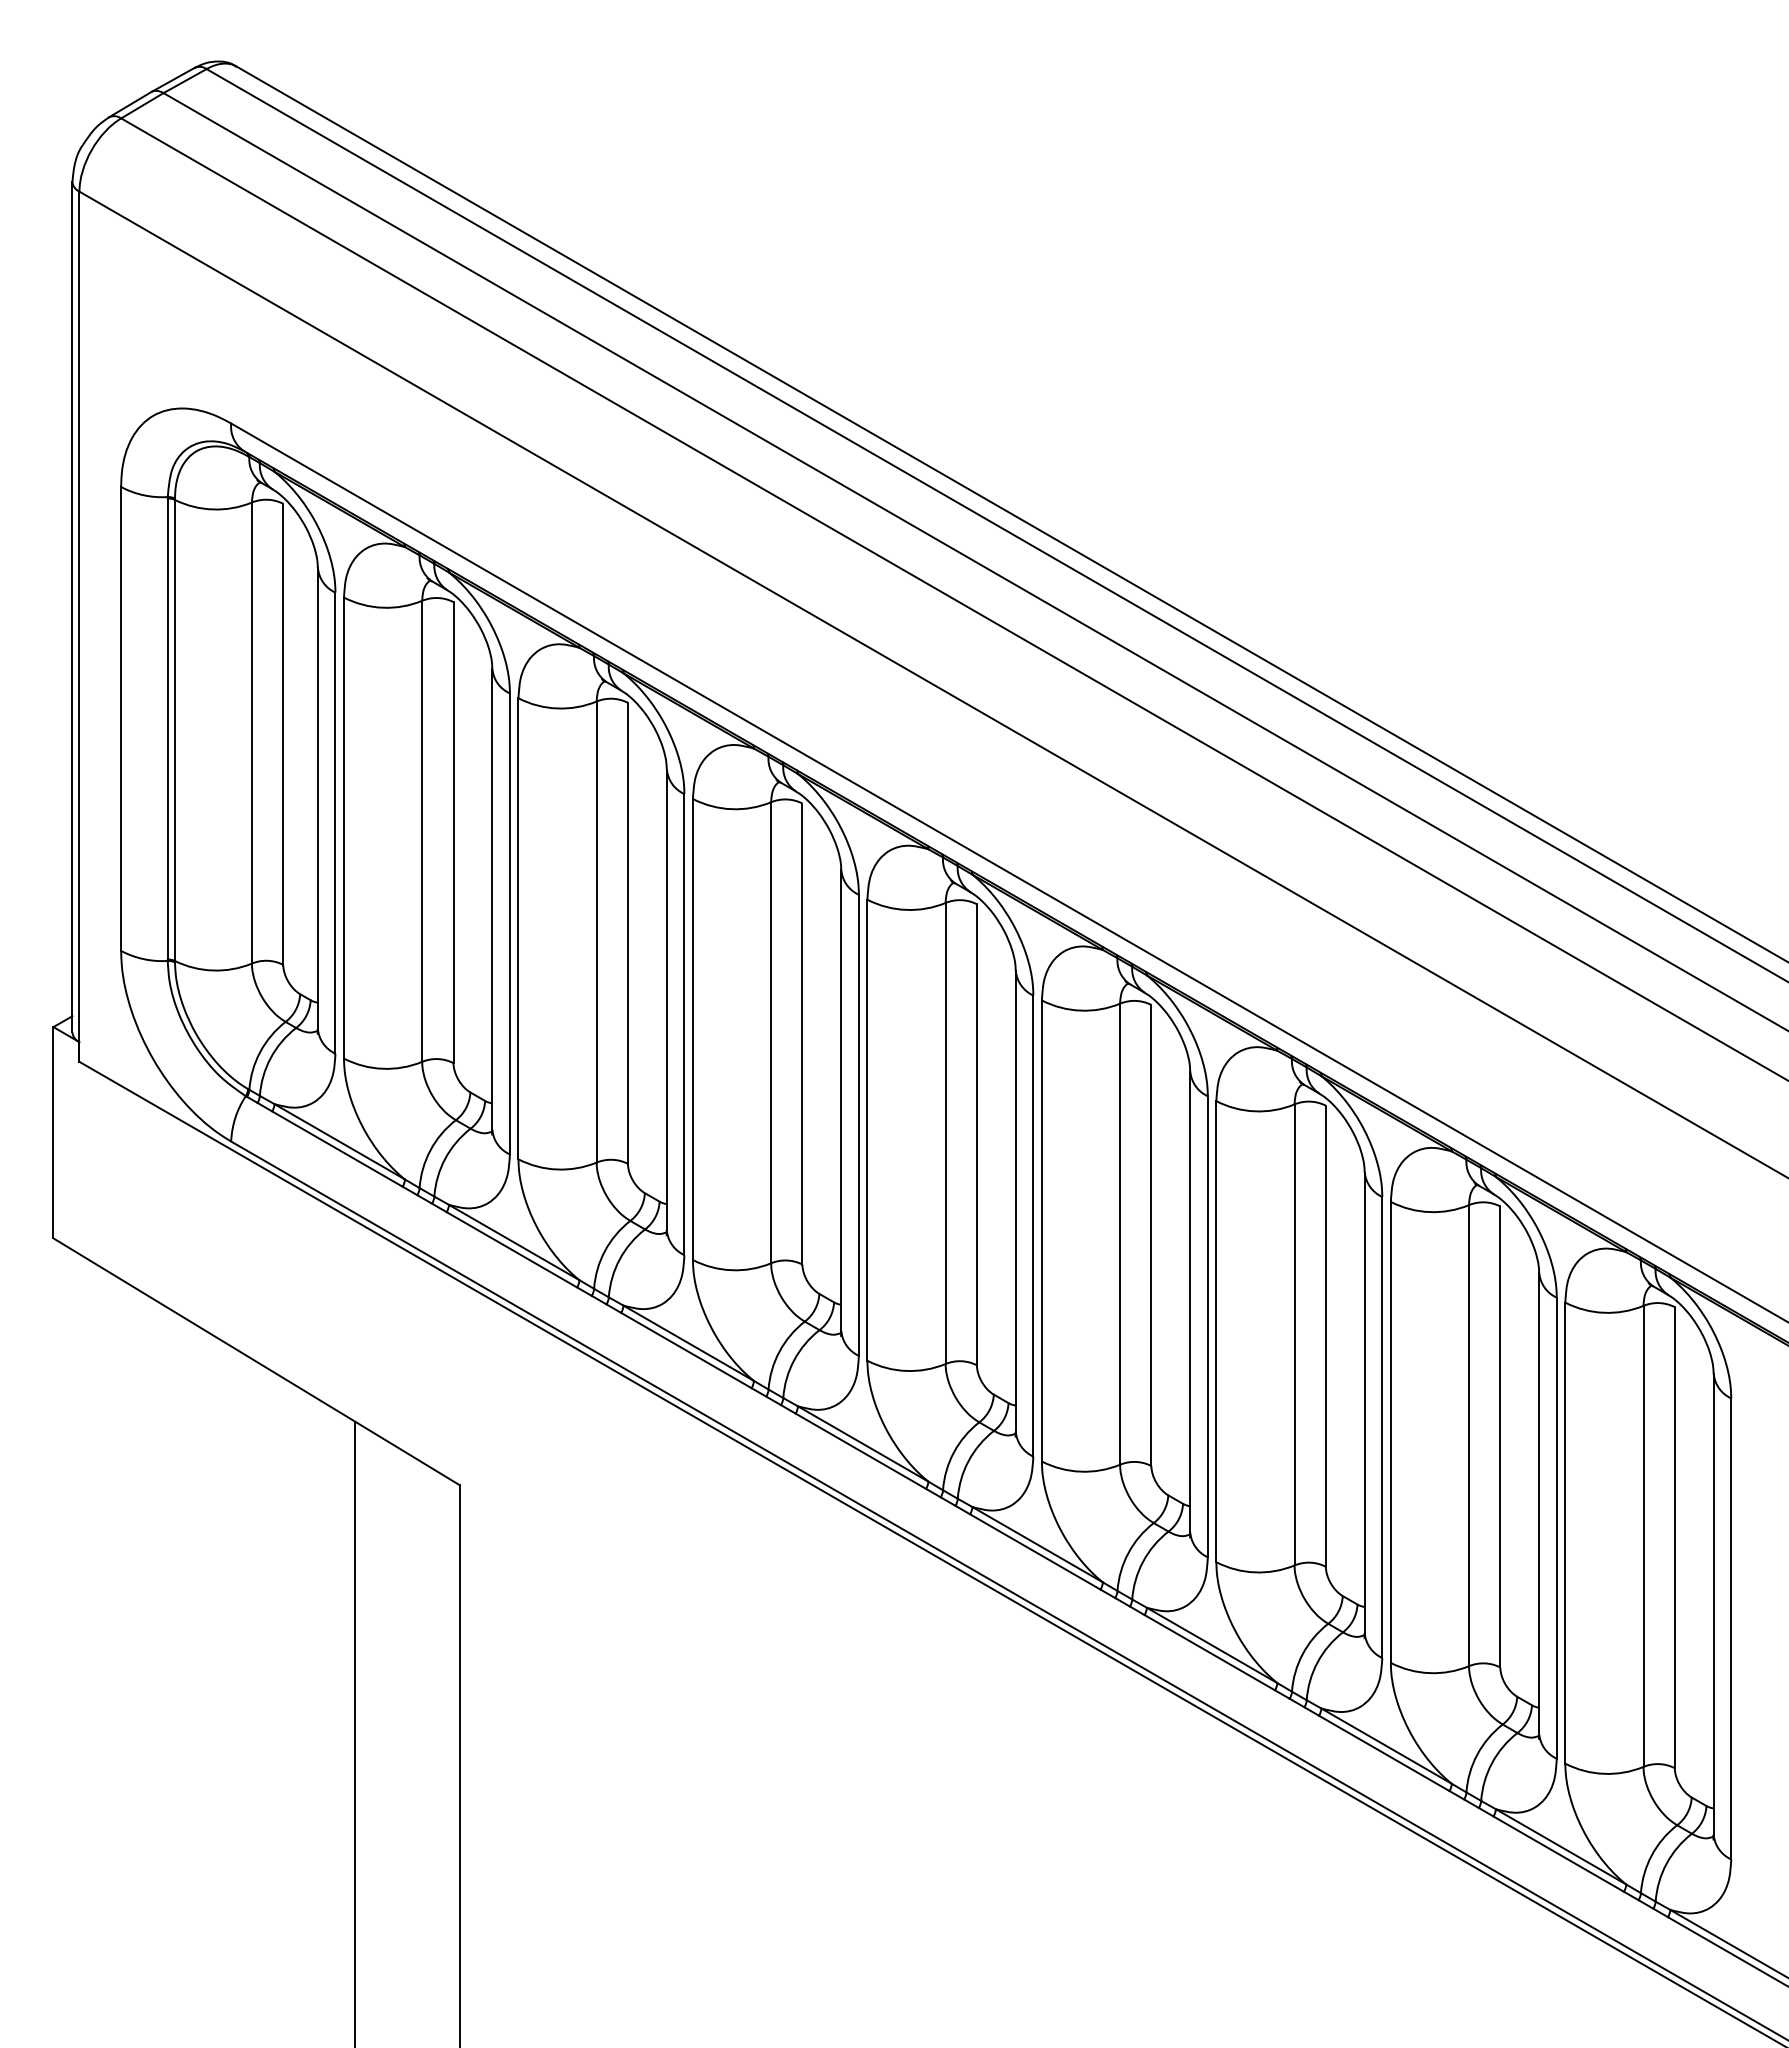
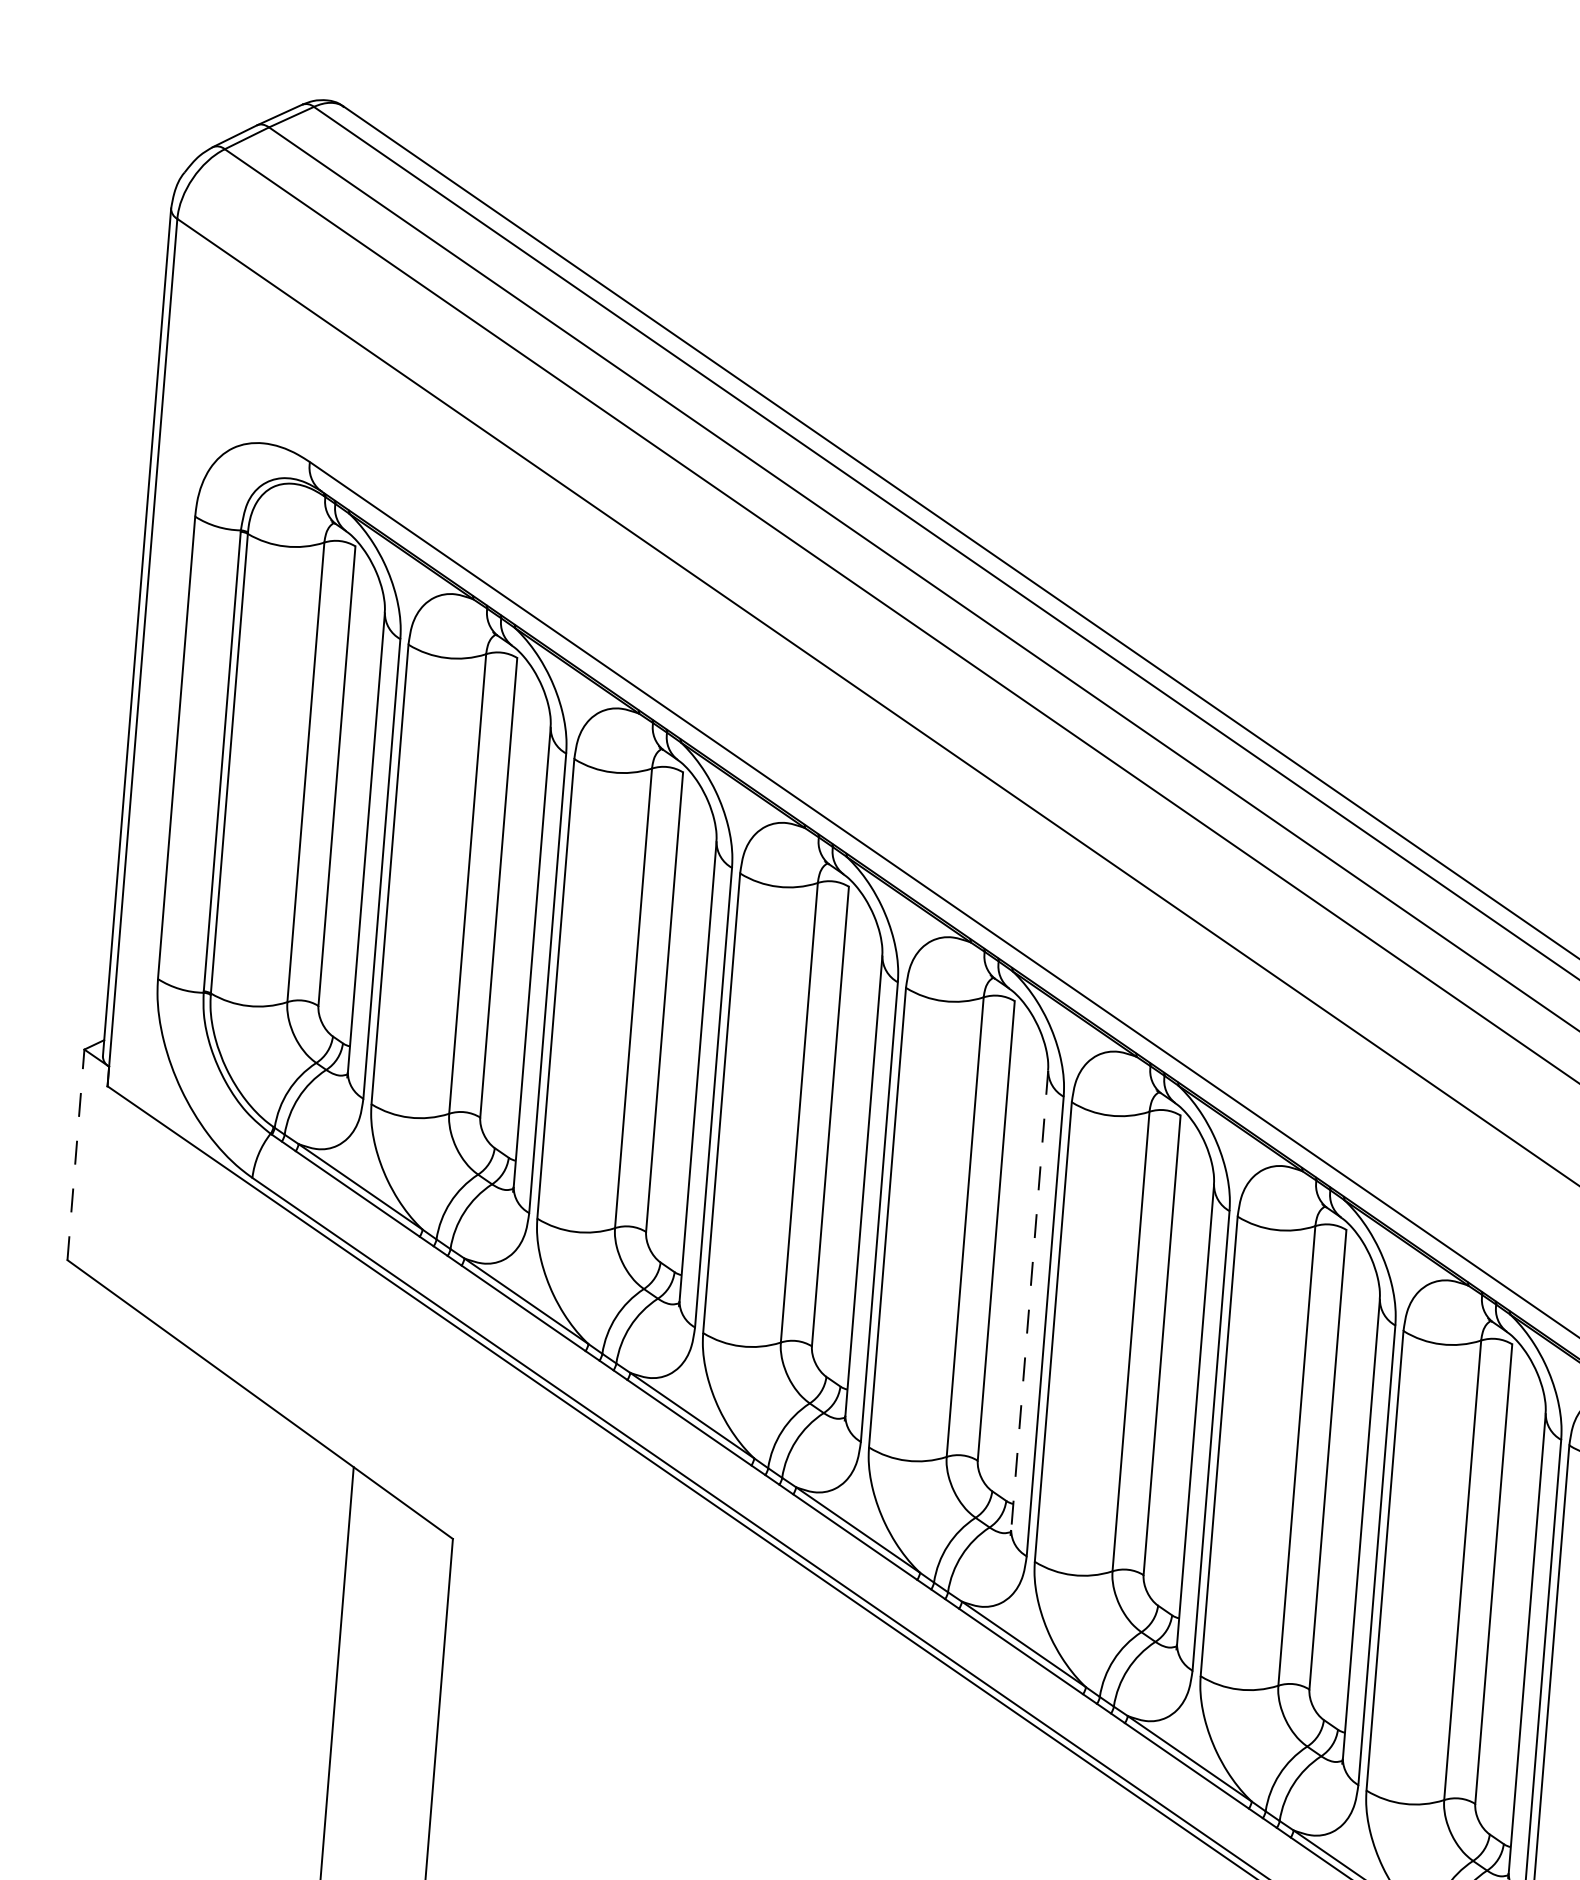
line: (53, 1132) -> (76, 1154), solid -> dashed
line: (1015, 1201) -> (1029, 1300), solid -> dashed

